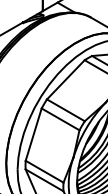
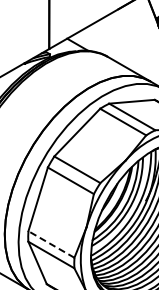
line: (44, 171) -> (51, 244), solid -> dashed

